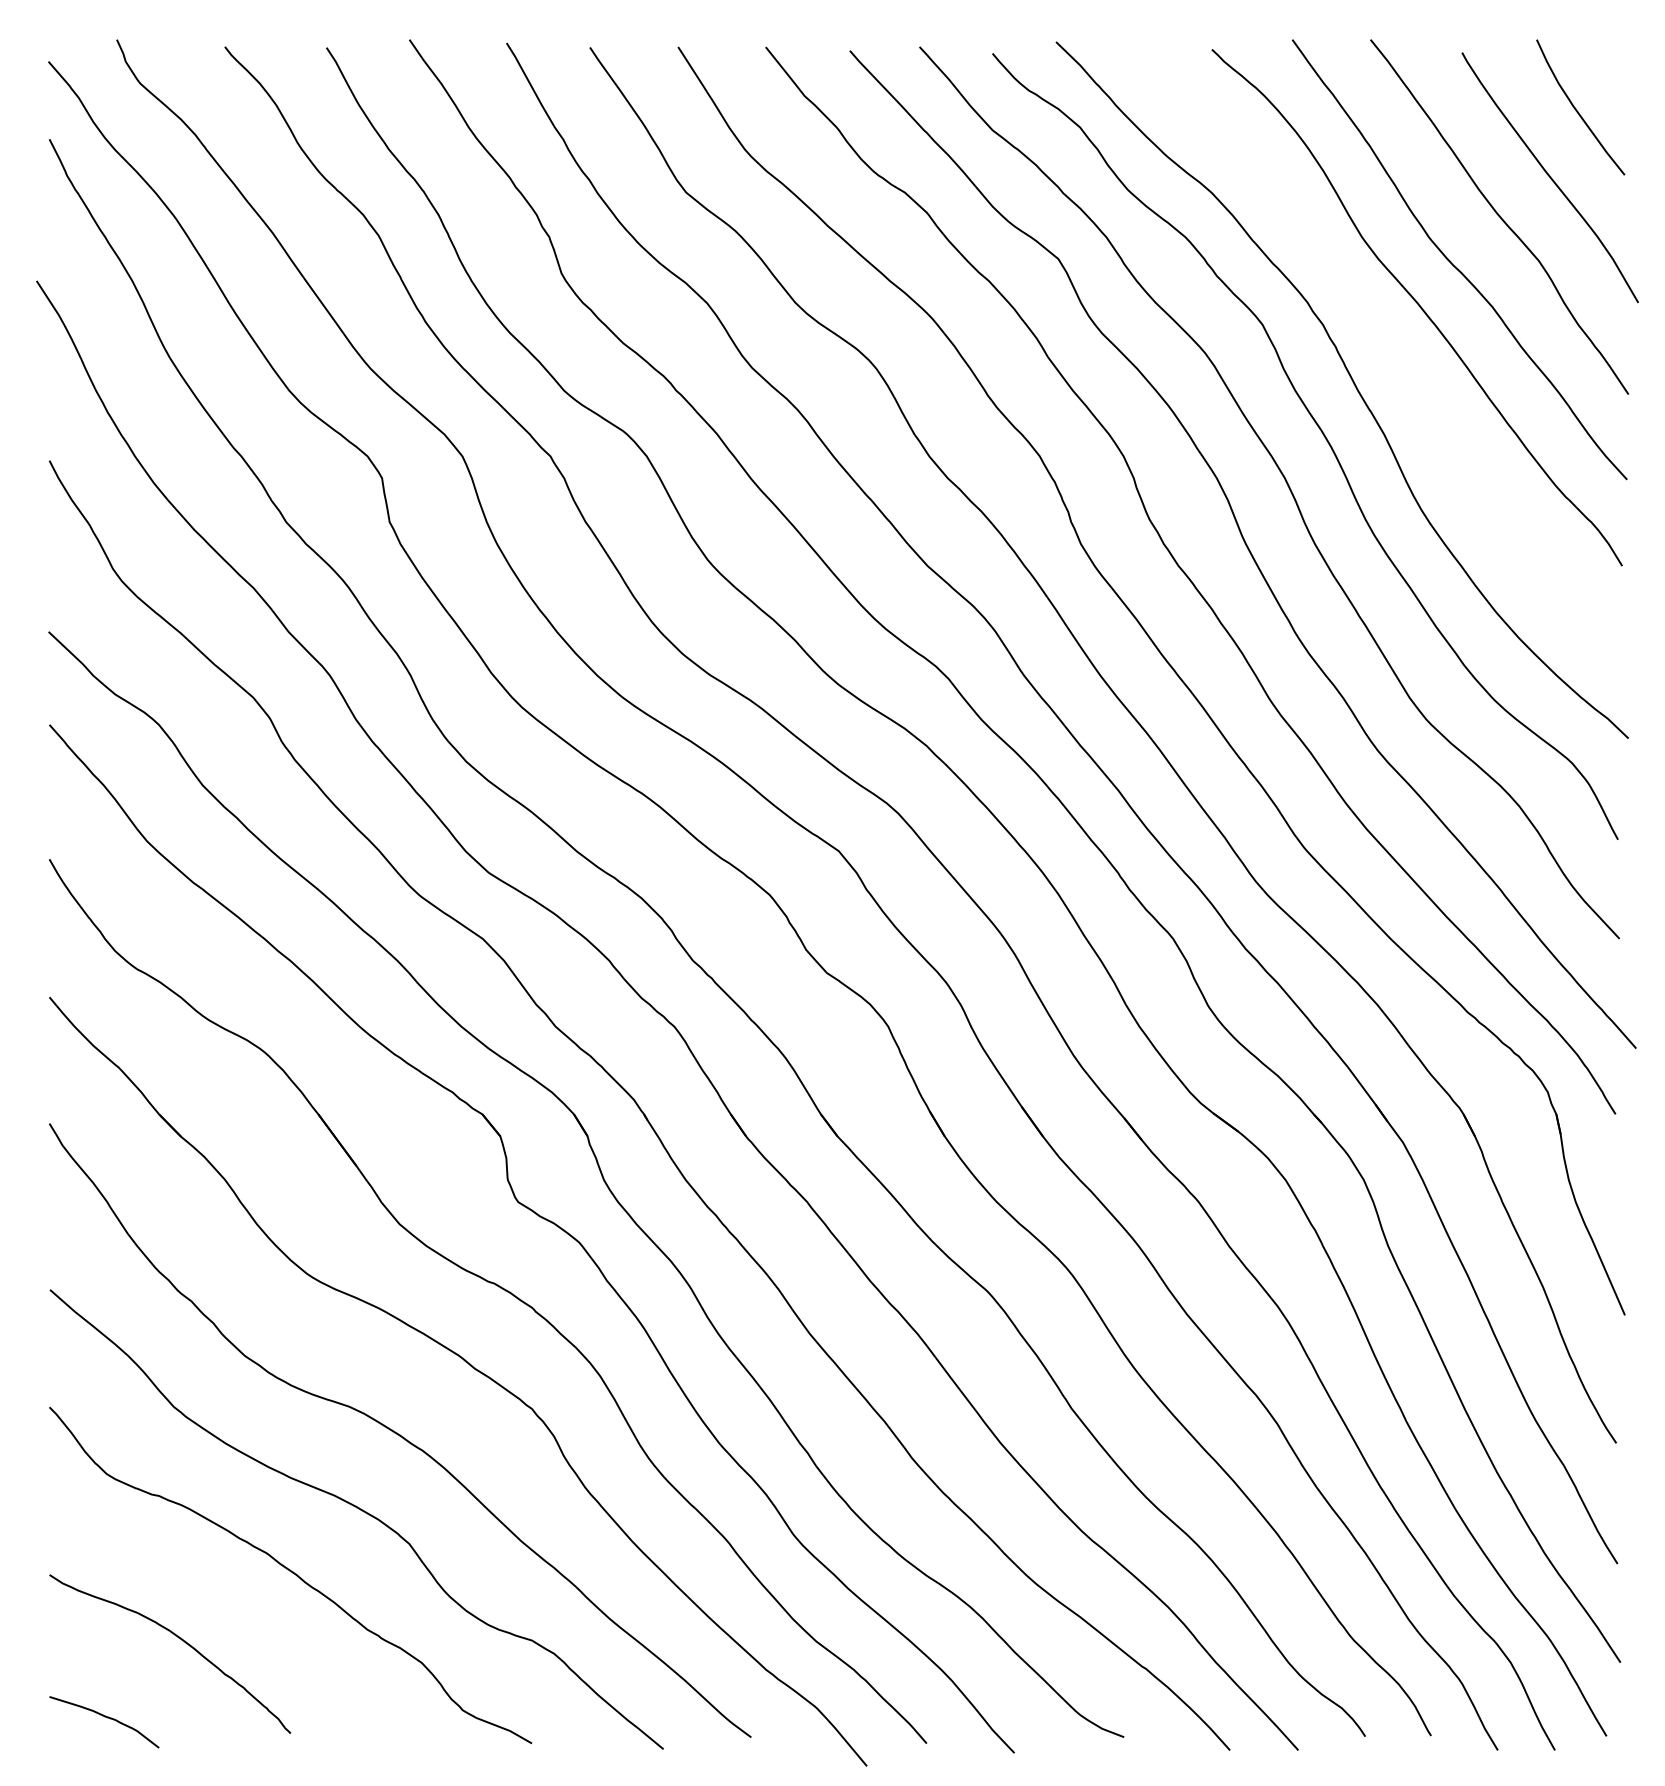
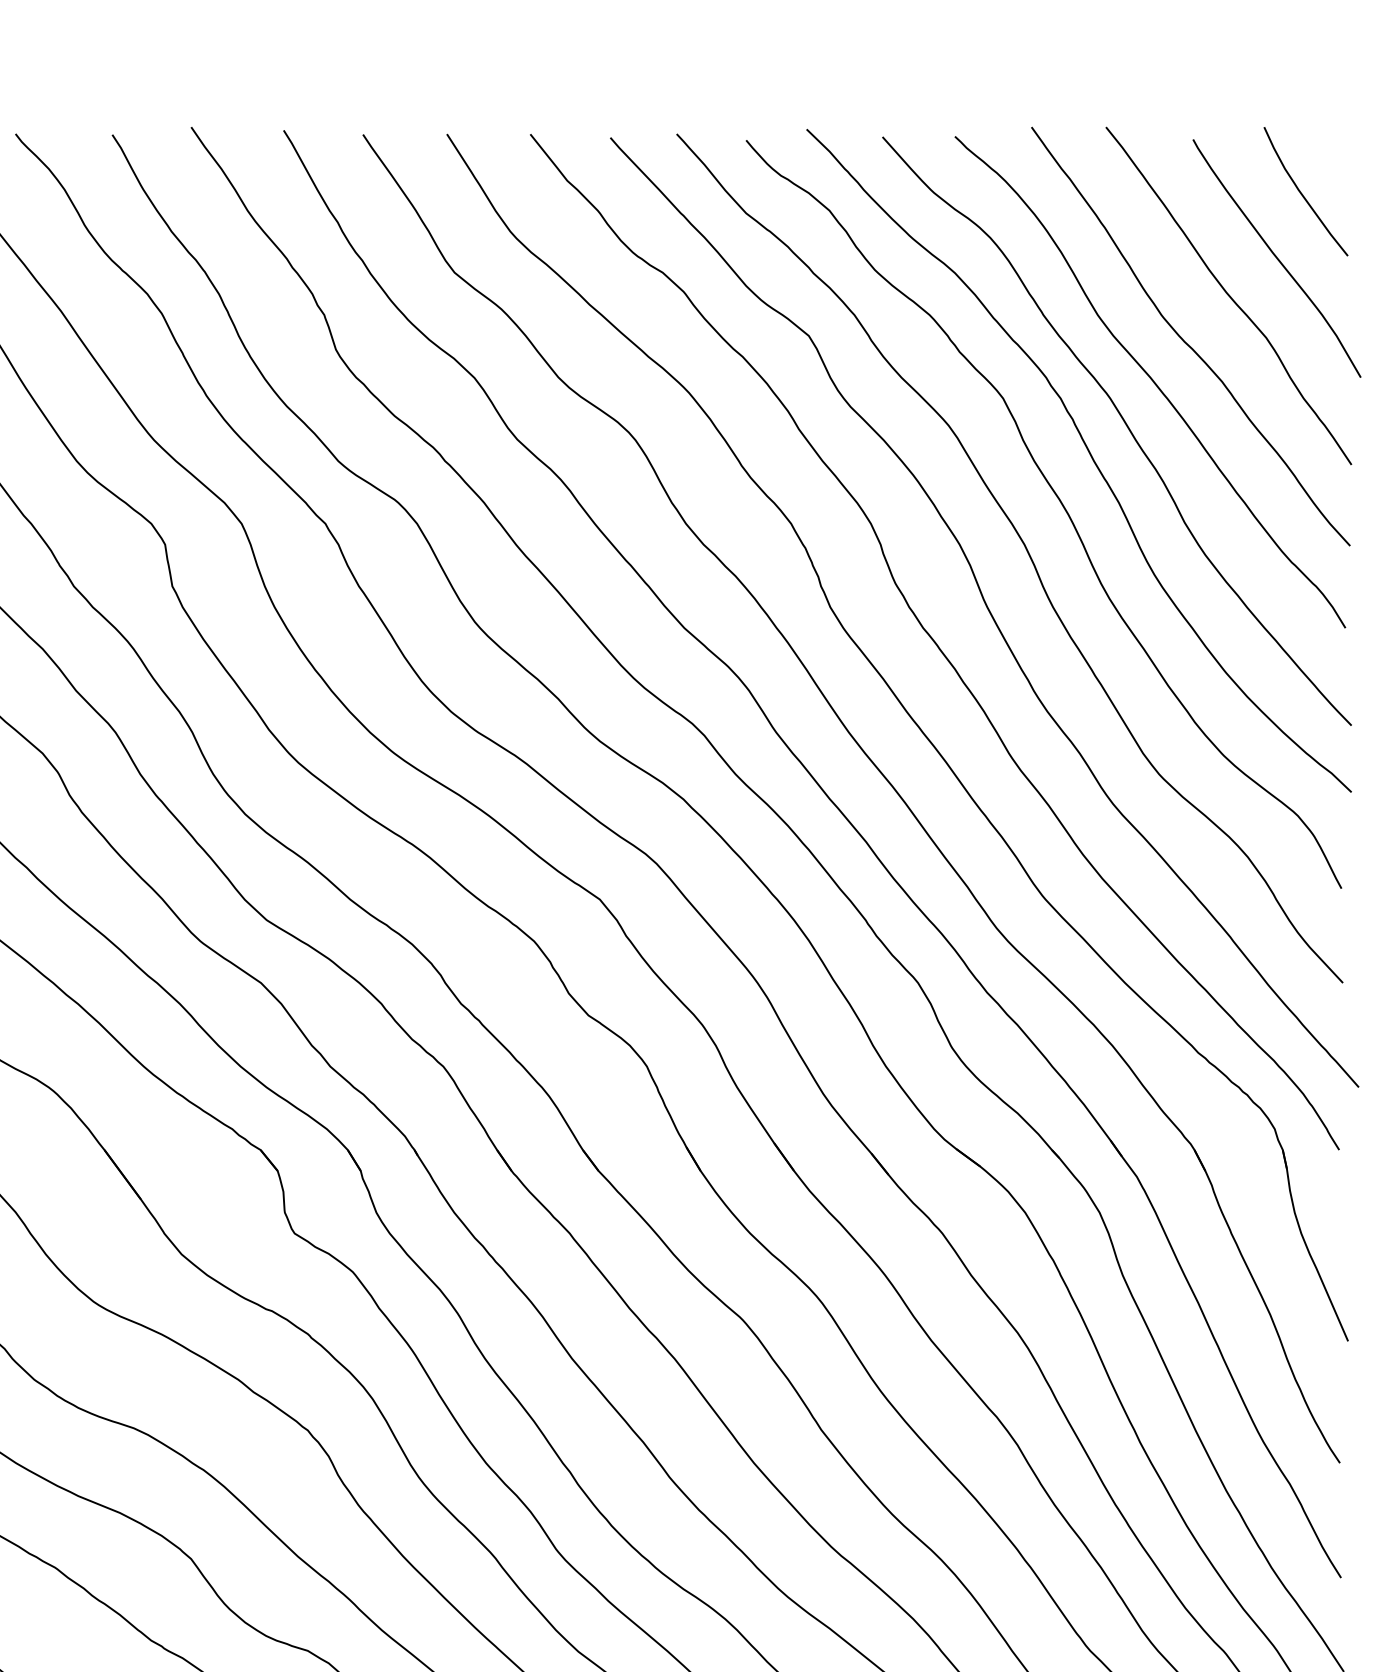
curve: (1391, 353) -> (1125, 425), added

